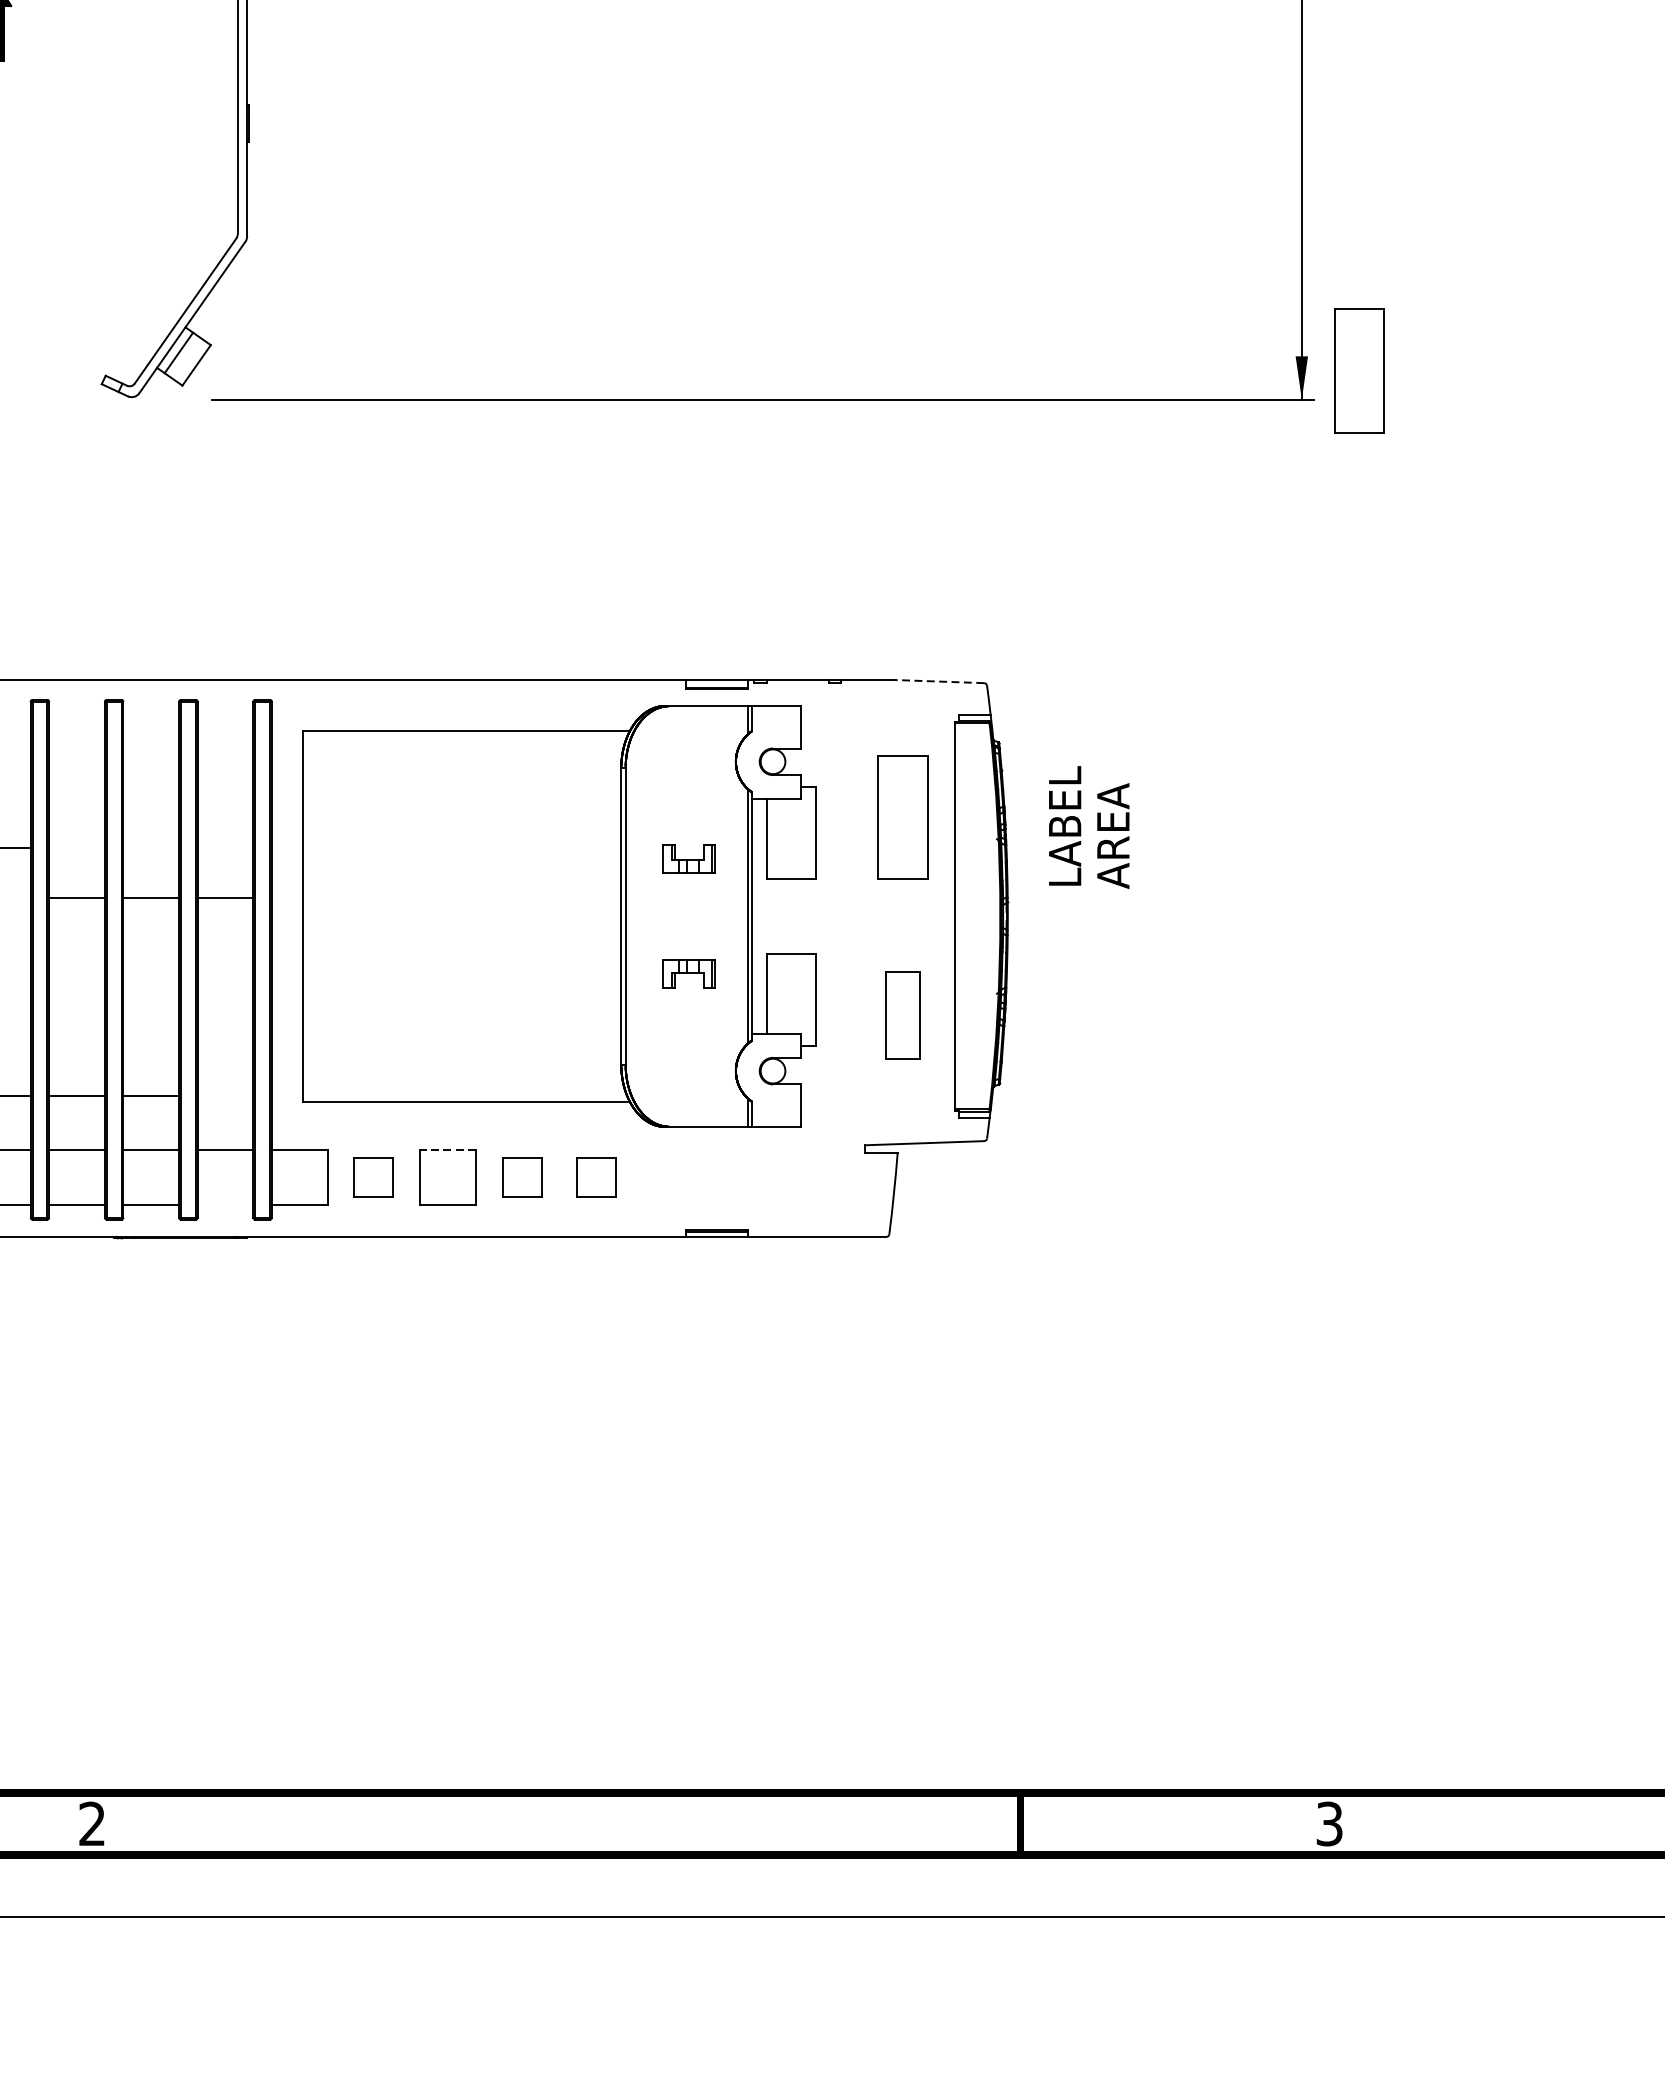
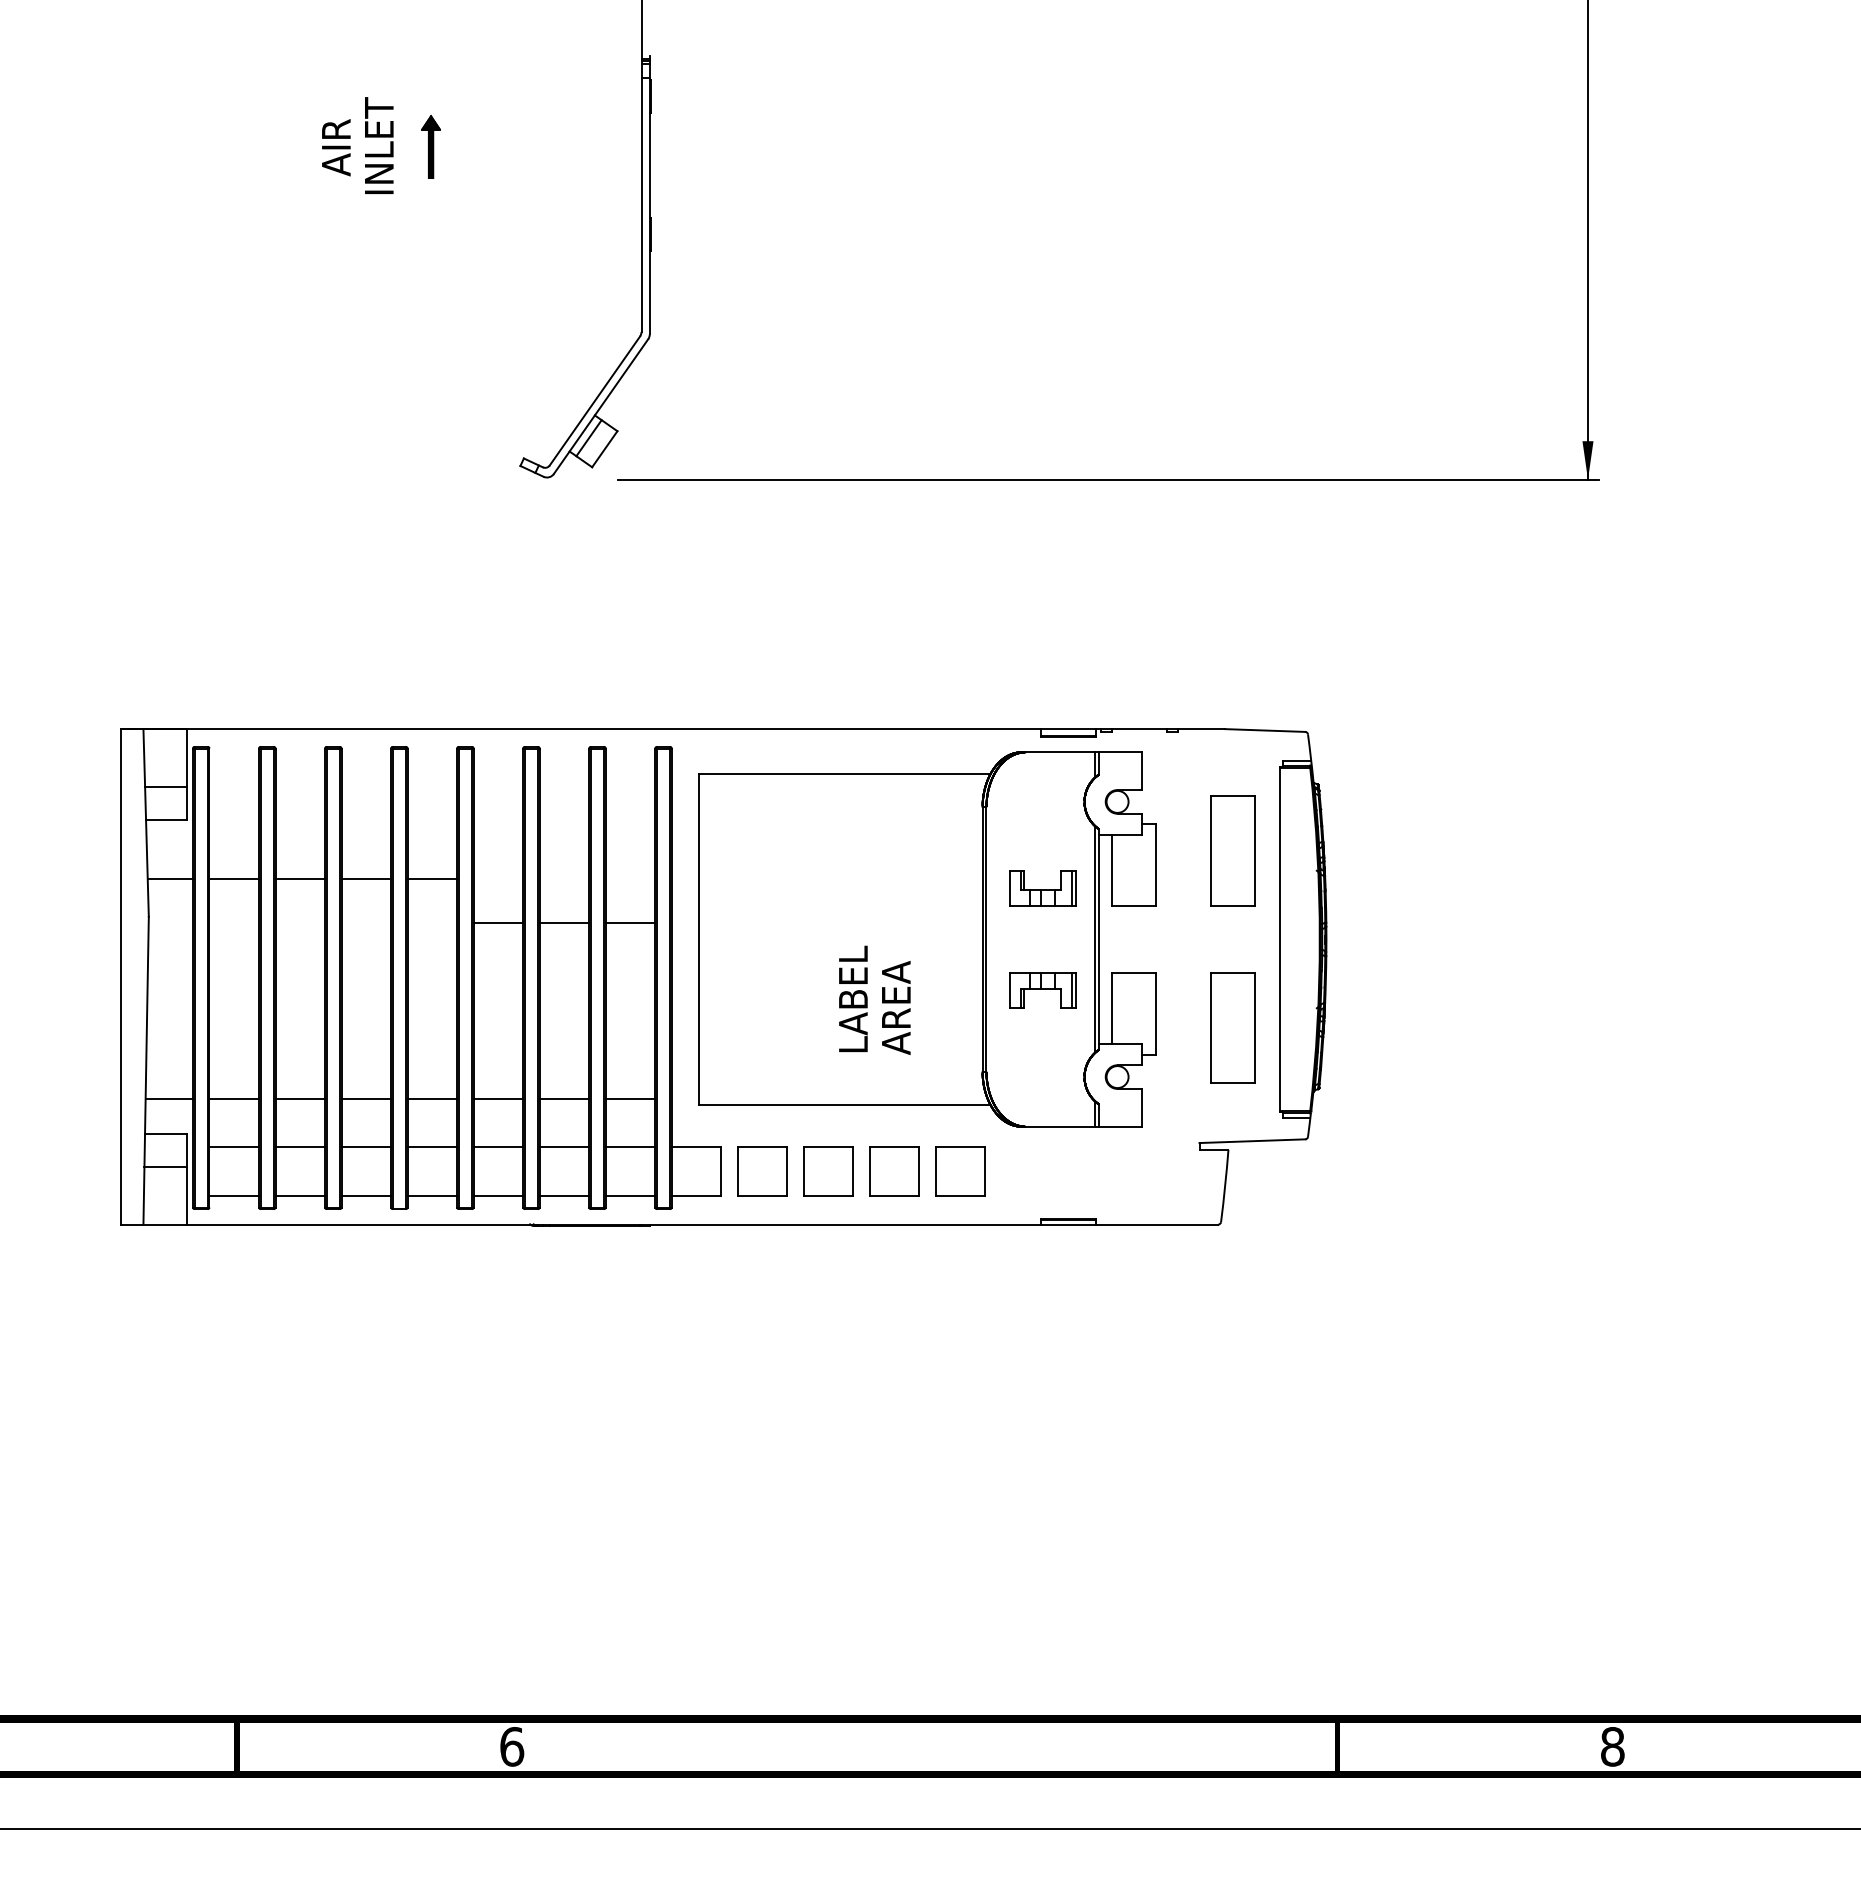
part: (1358, 370) -> (1638, 453), removed
line: (938, 681) -> (1264, 730), dashed -> solid
text: (1088, 827) -> (874, 1000), moved
part: (688, 859) -> (1042, 888), size x1.43
part: (688, 973) -> (1042, 990), size x1.43
part: (902, 1015) -> (1232, 1027), size x1.43
line: (225, 1096) -> (630, 1099), added
line: (448, 1149) -> (828, 1146), dashed -> solid
part: (373, 1177) -> (762, 1171), size x1.43
part: (522, 1177) -> (894, 1171), size x1.43
part: (596, 1177) -> (960, 1171), size x1.43
line: (225, 1205) -> (630, 1196), added
text: (92, 1823) -> (512, 1746), 2 -> 6
text: (1329, 1823) -> (1612, 1746), 3 -> 8

